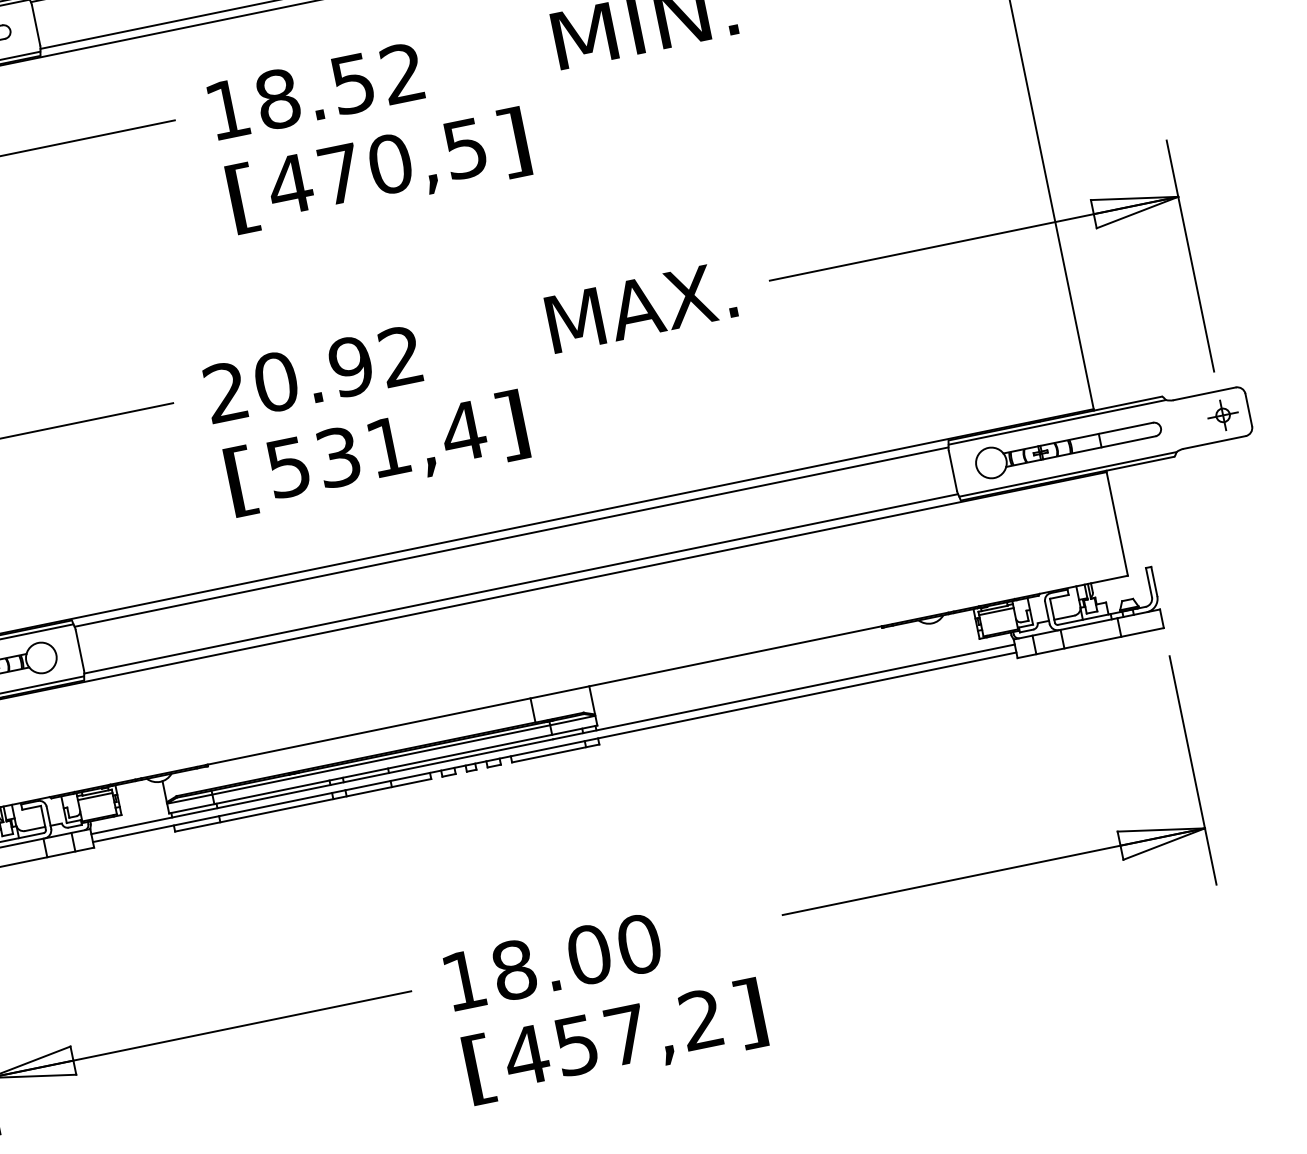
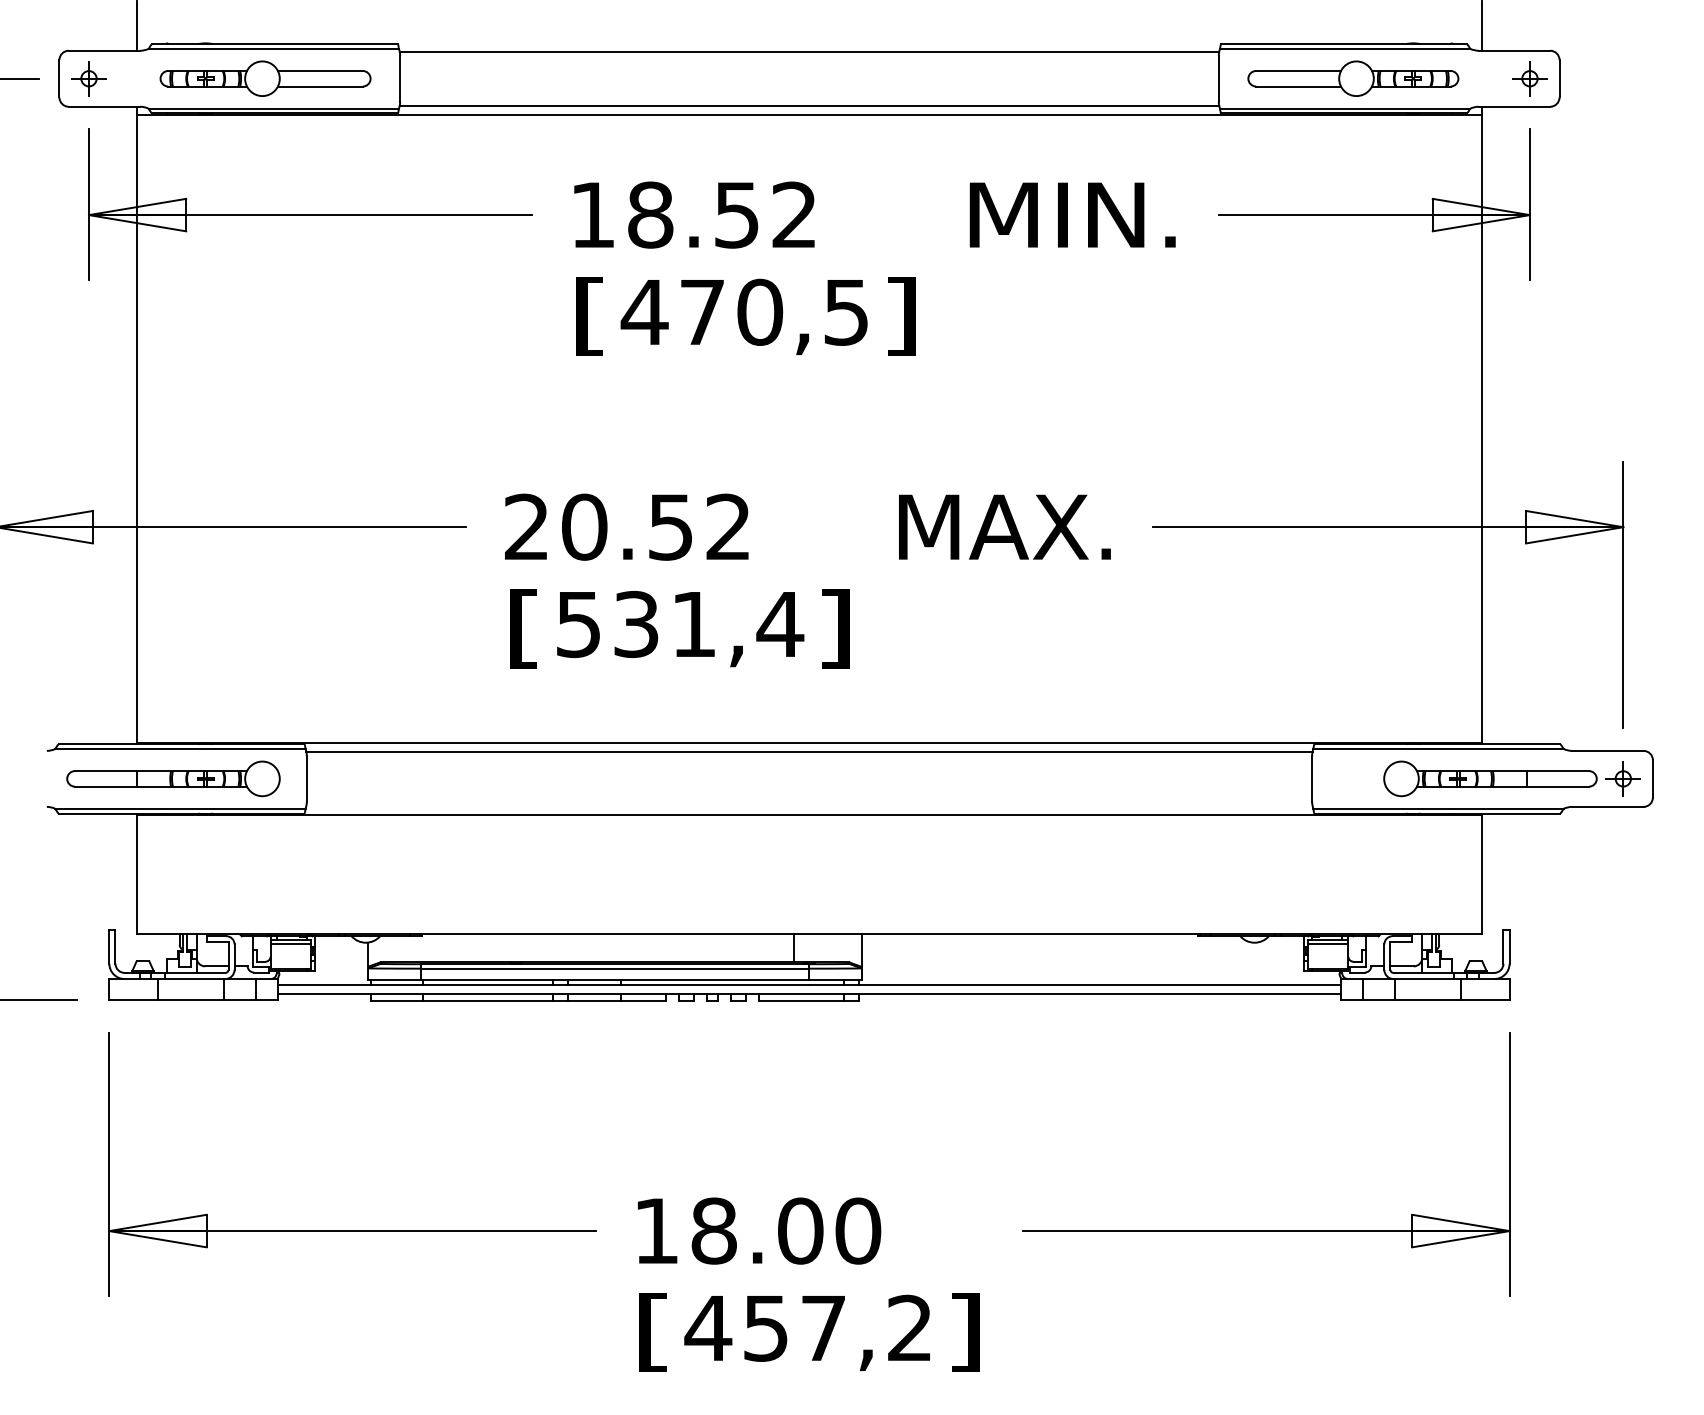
text: (350, 366) -> (670, 526), 20.92 -> 20.52
part: (1068, 446) -> (1490, 778), moved
line: (521, 583) -> (809, 805), removed

